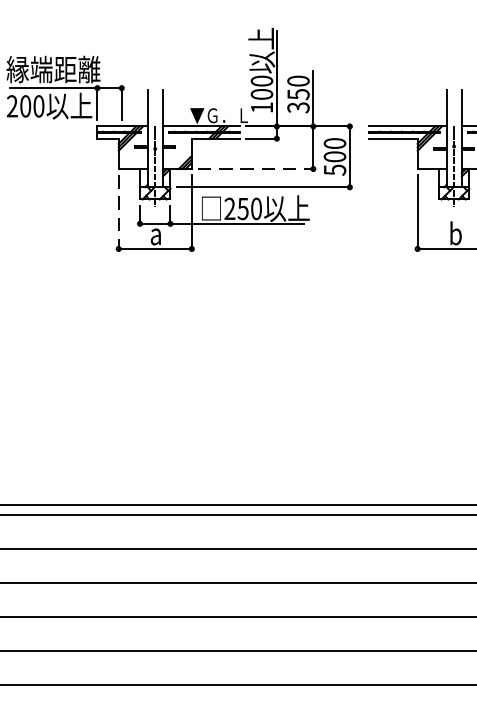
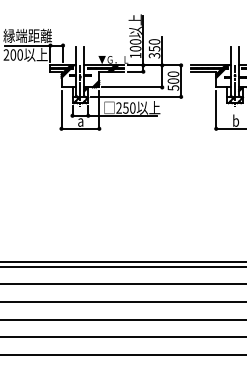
line: (255, 169) -> (132, 87), dashed -> solid
line: (118, 213) -> (61, 110), dashed -> solid

